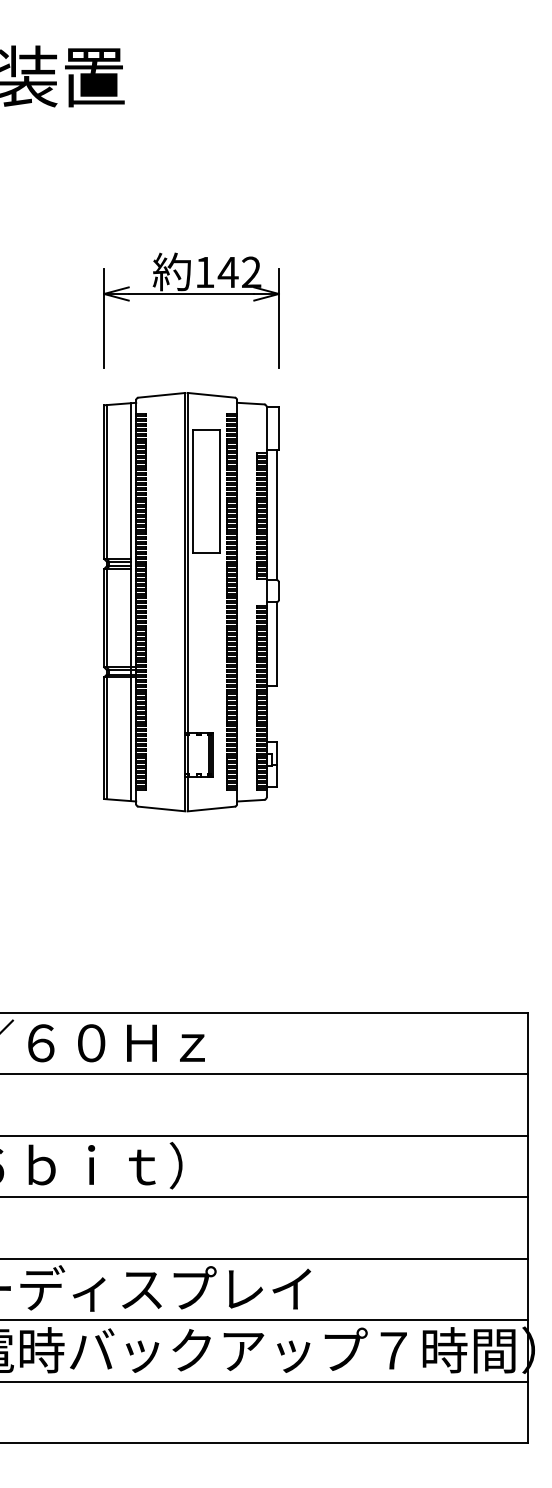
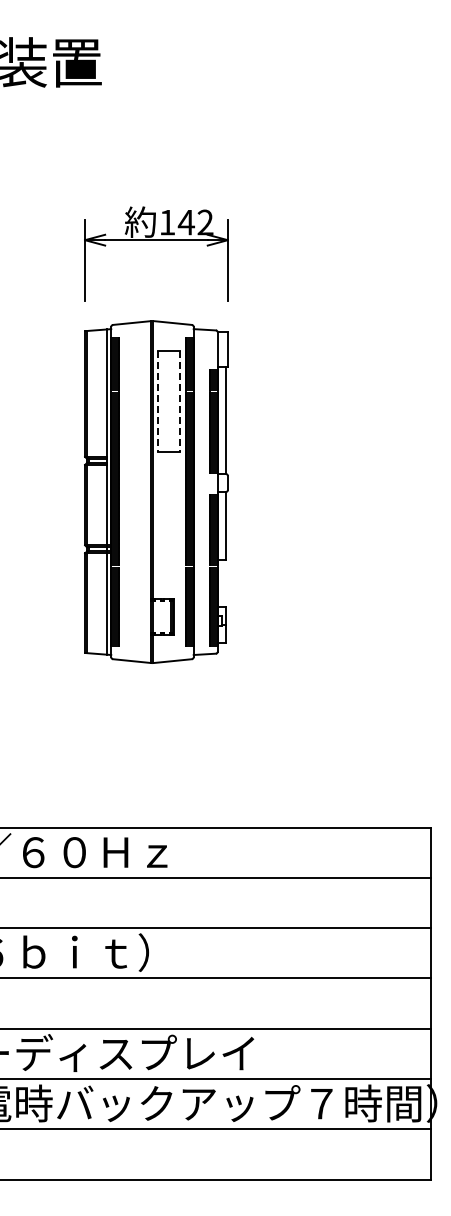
line: (192, 492) -> (157, 402), solid -> dashed
line: (219, 492) -> (179, 402), solid -> dashed

